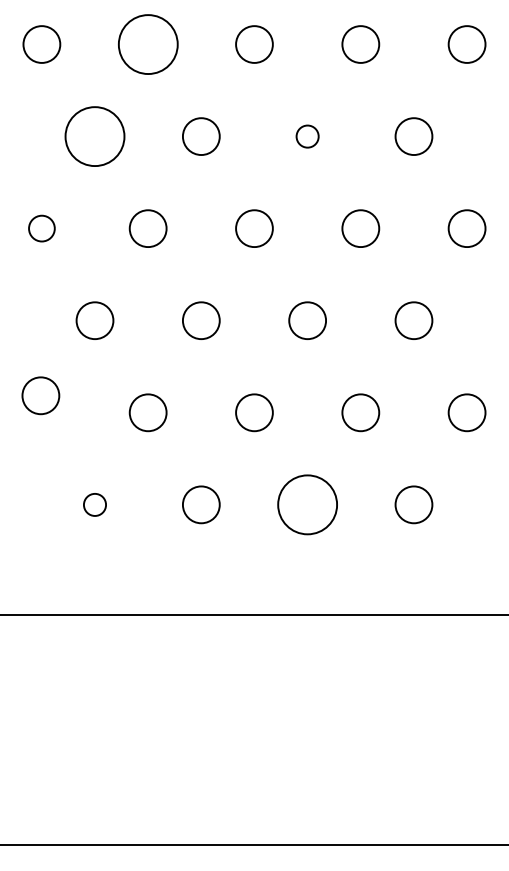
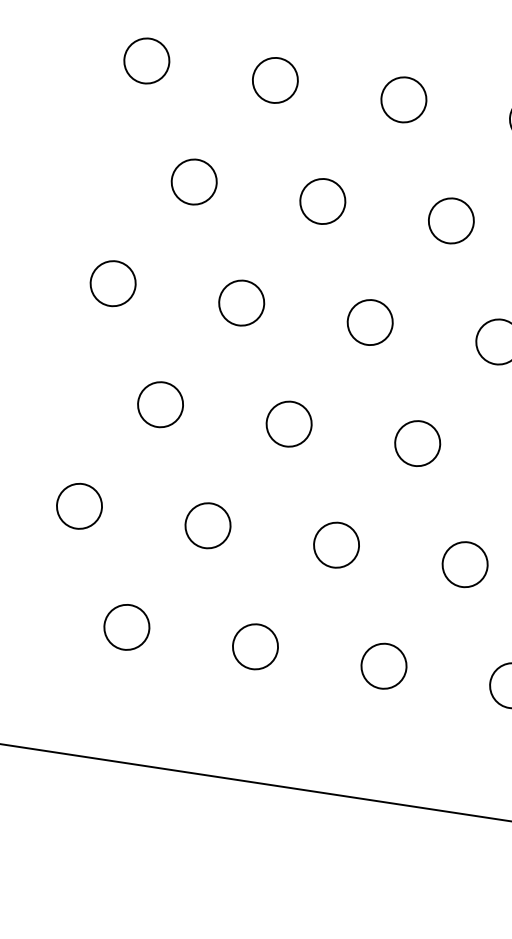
circle: (147, 44) -> (274, 80), size x0.62
circle: (94, 136) -> (193, 181), size x0.62
circle: (307, 136) -> (451, 220), size x1.67
circle: (41, 228) -> (112, 283), size x1.43
circle: (40, 395) -> (79, 505), moved
circle: (94, 504) -> (126, 626), size x1.67
circle: (307, 504) -> (383, 665), size x0.62

